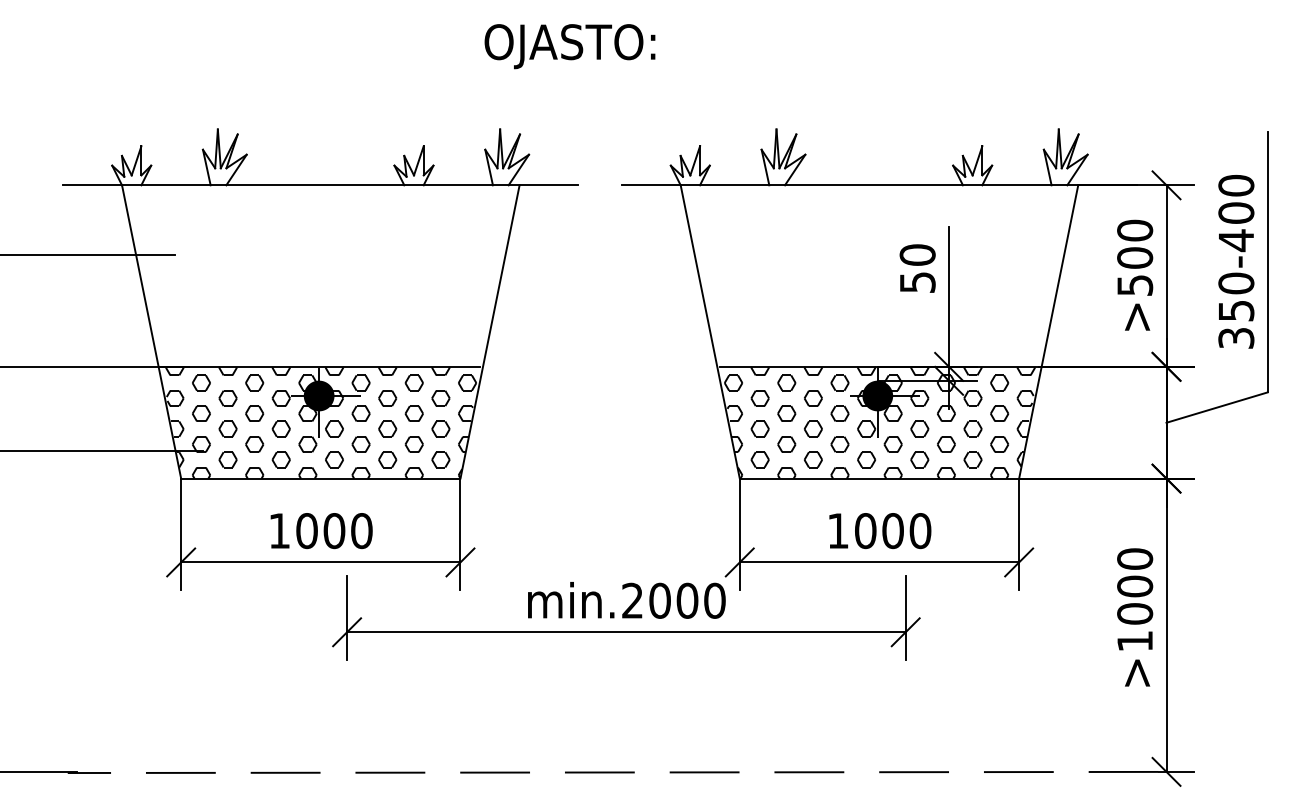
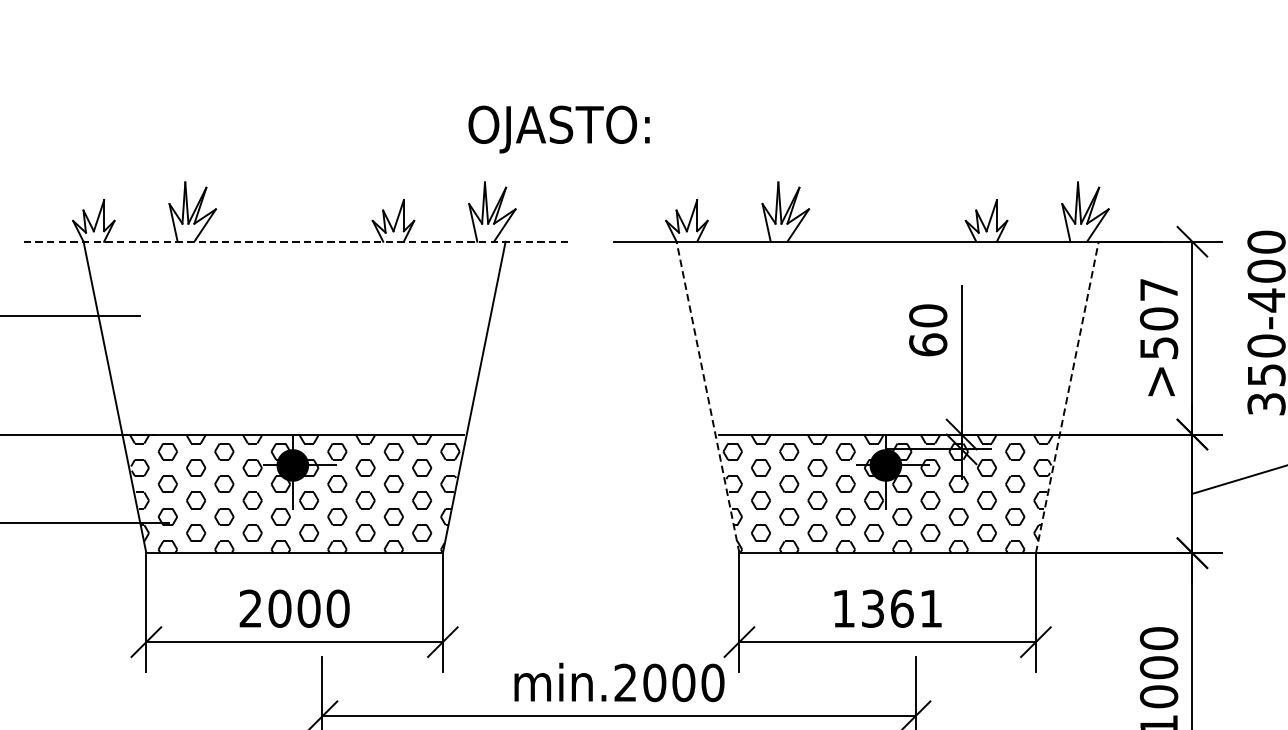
text: (569, 46) -> (558, 129), moved
line: (320, 185) -> (294, 241), solid -> dashed
text: (1135, 230) -> (1159, 289), >500 -> >507
text: (917, 282) -> (928, 344), 50 -> 60
line: (710, 331) -> (708, 396), solid -> dashed
line: (1048, 331) -> (1067, 396), solid -> dashed
text: (279, 530) -> (250, 608), 1000 -> 2000
text: (893, 531) -> (902, 609), 1000 -> 1361

